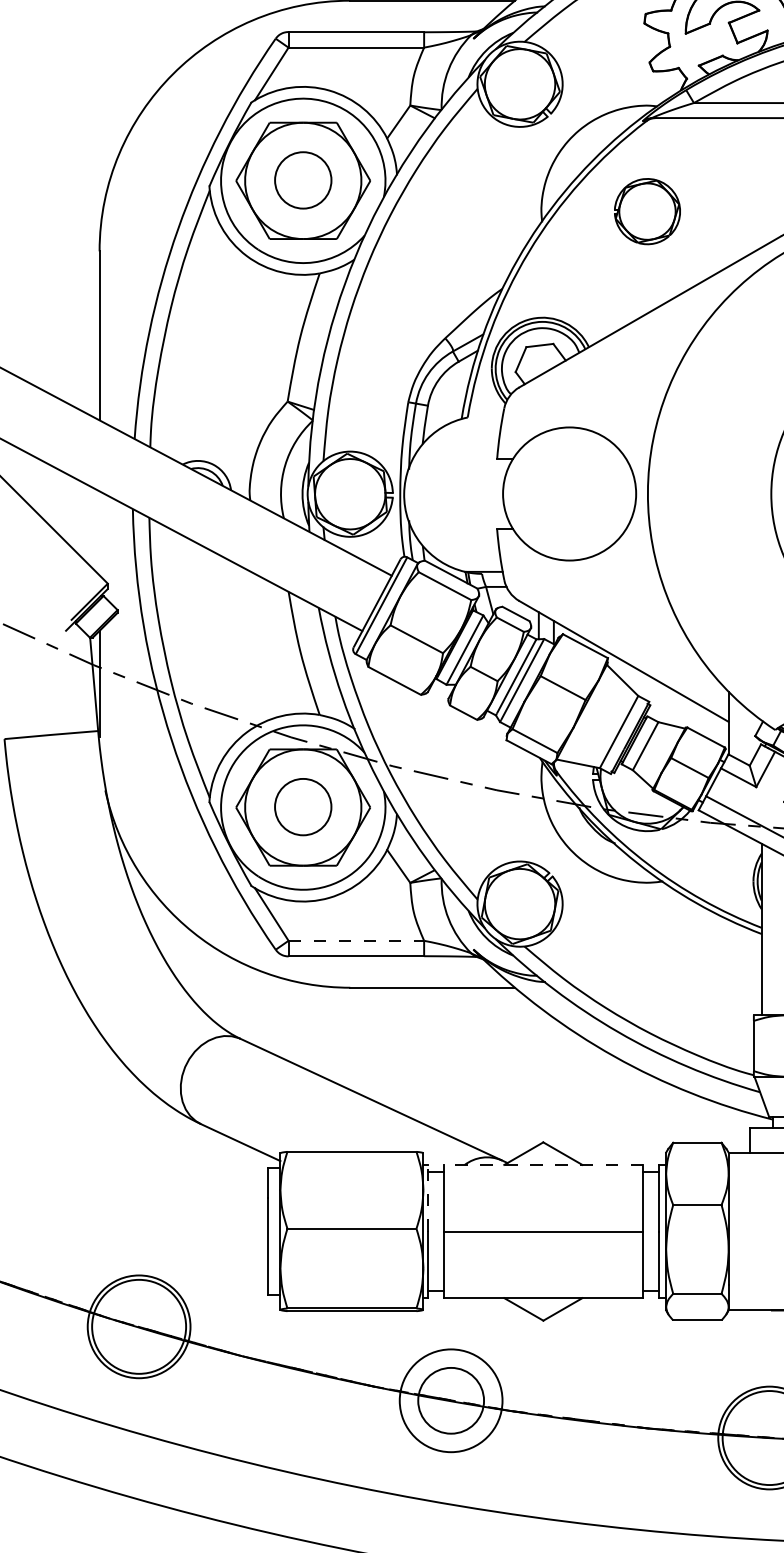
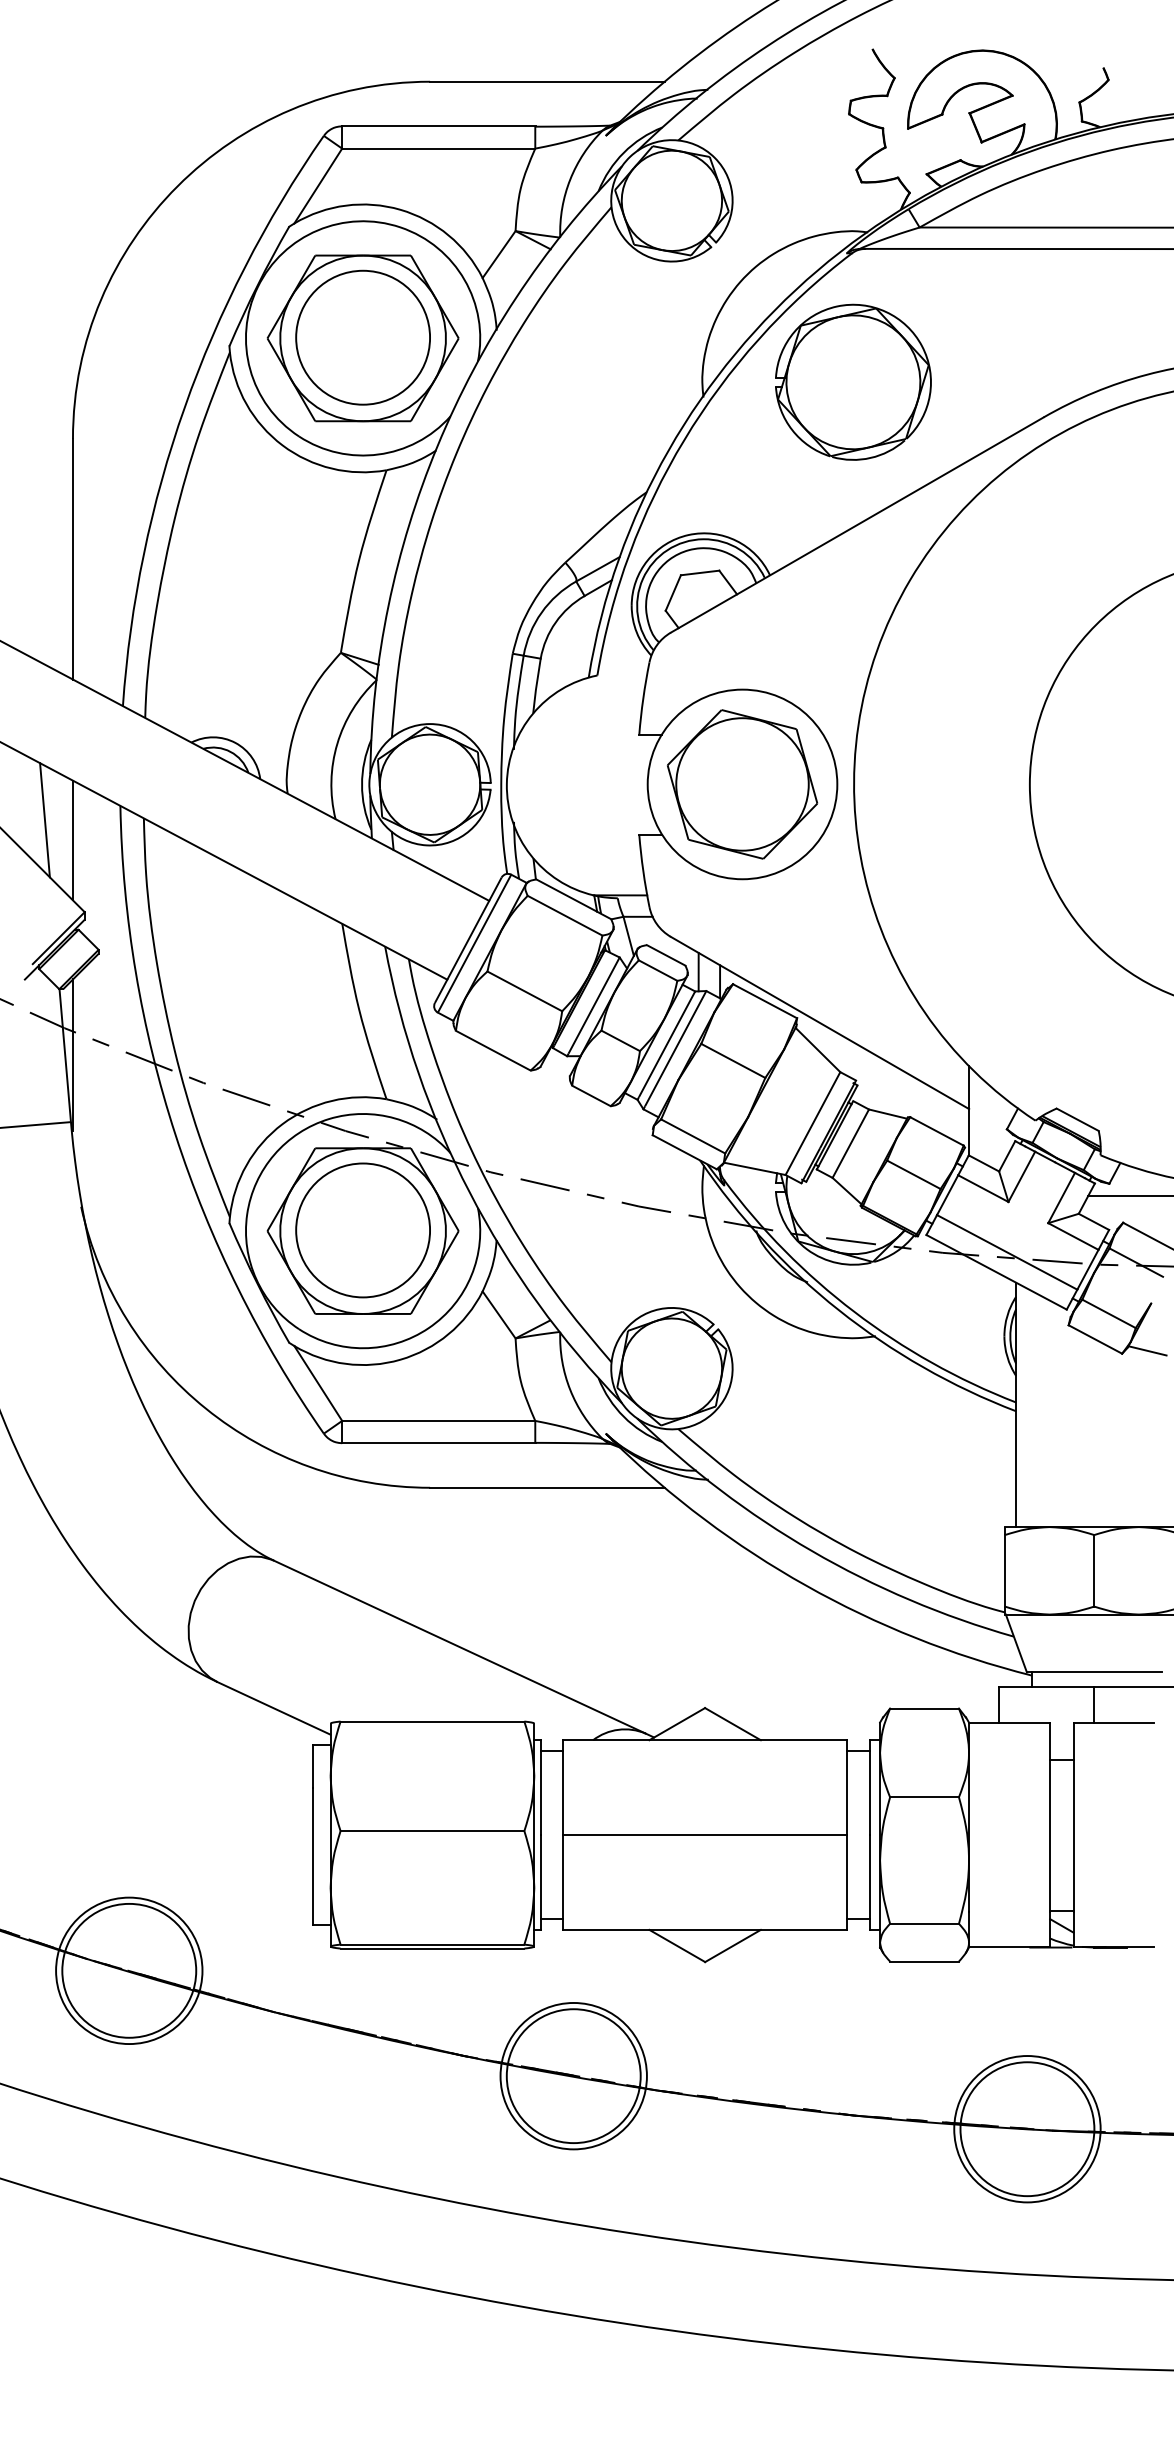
circle: (303, 180) -> (363, 337), size x1.67
part: (647, 211) -> (853, 381), size x1.67
part: (569, 494) -> (742, 784), added
line: (79, 519) -> (44, 820), added
line: (99, 533) -> (72, 840), added
circle: (302, 807) -> (362, 1230), size x1.67
line: (356, 940) -> (438, 1420), dashed -> solid
line: (542, 1165) -> (704, 1740), dashed -> solid
line: (427, 1198) -> (540, 1787), dashed -> solid
circle: (450, 1401) -> (573, 2076), size x1.43

